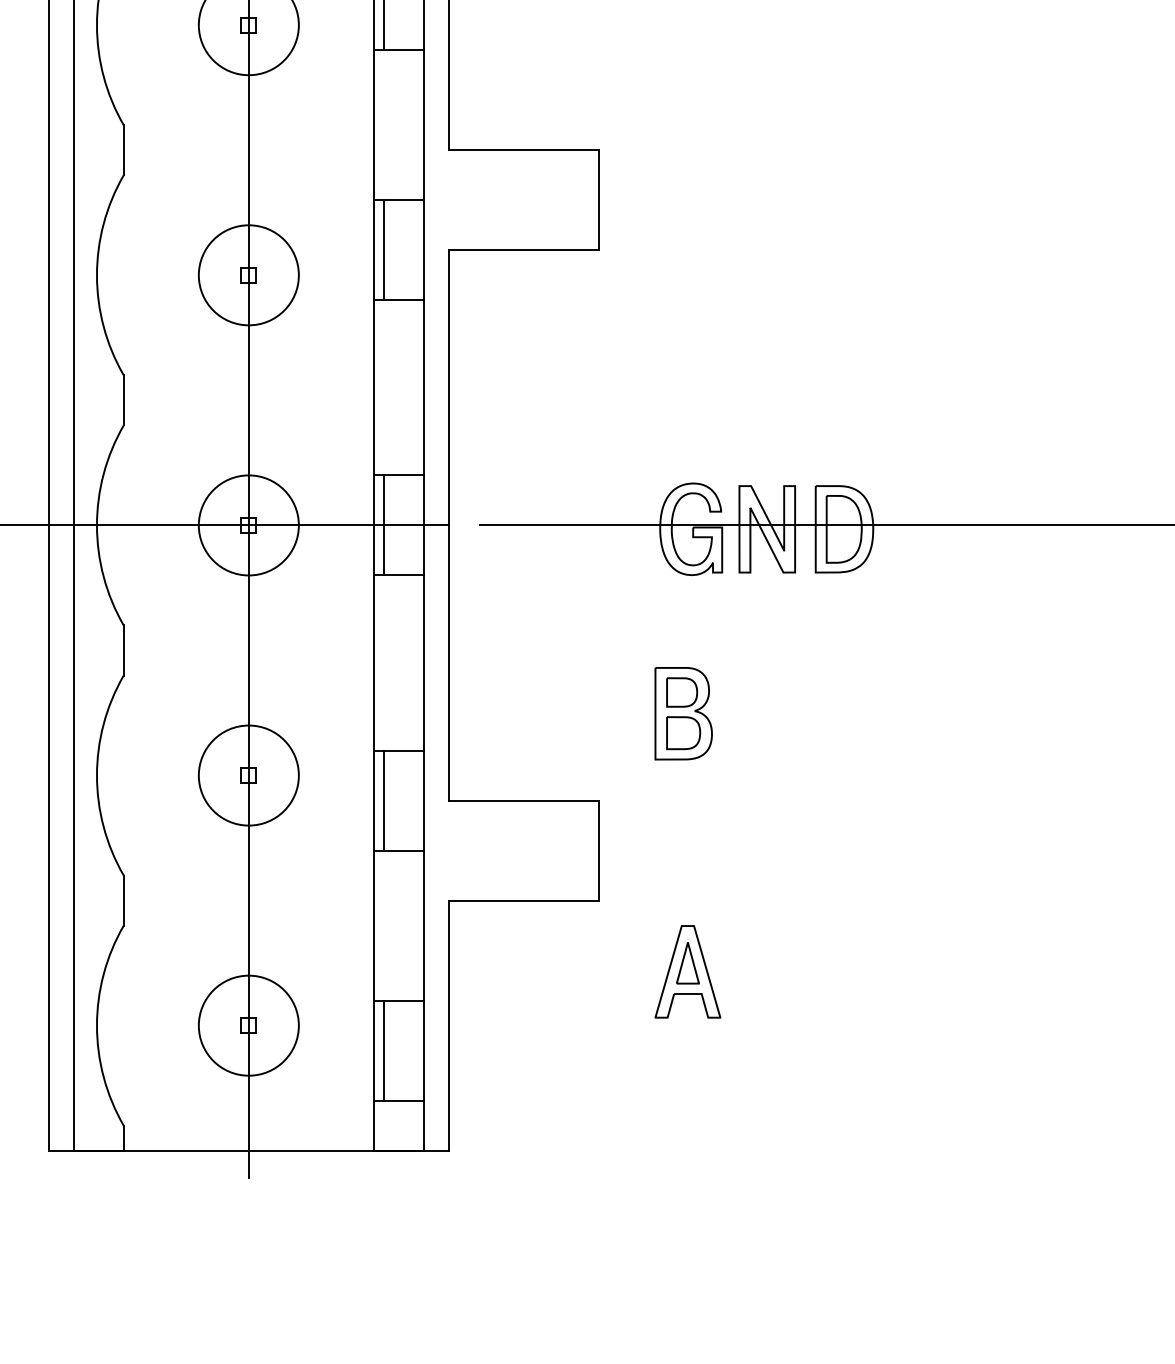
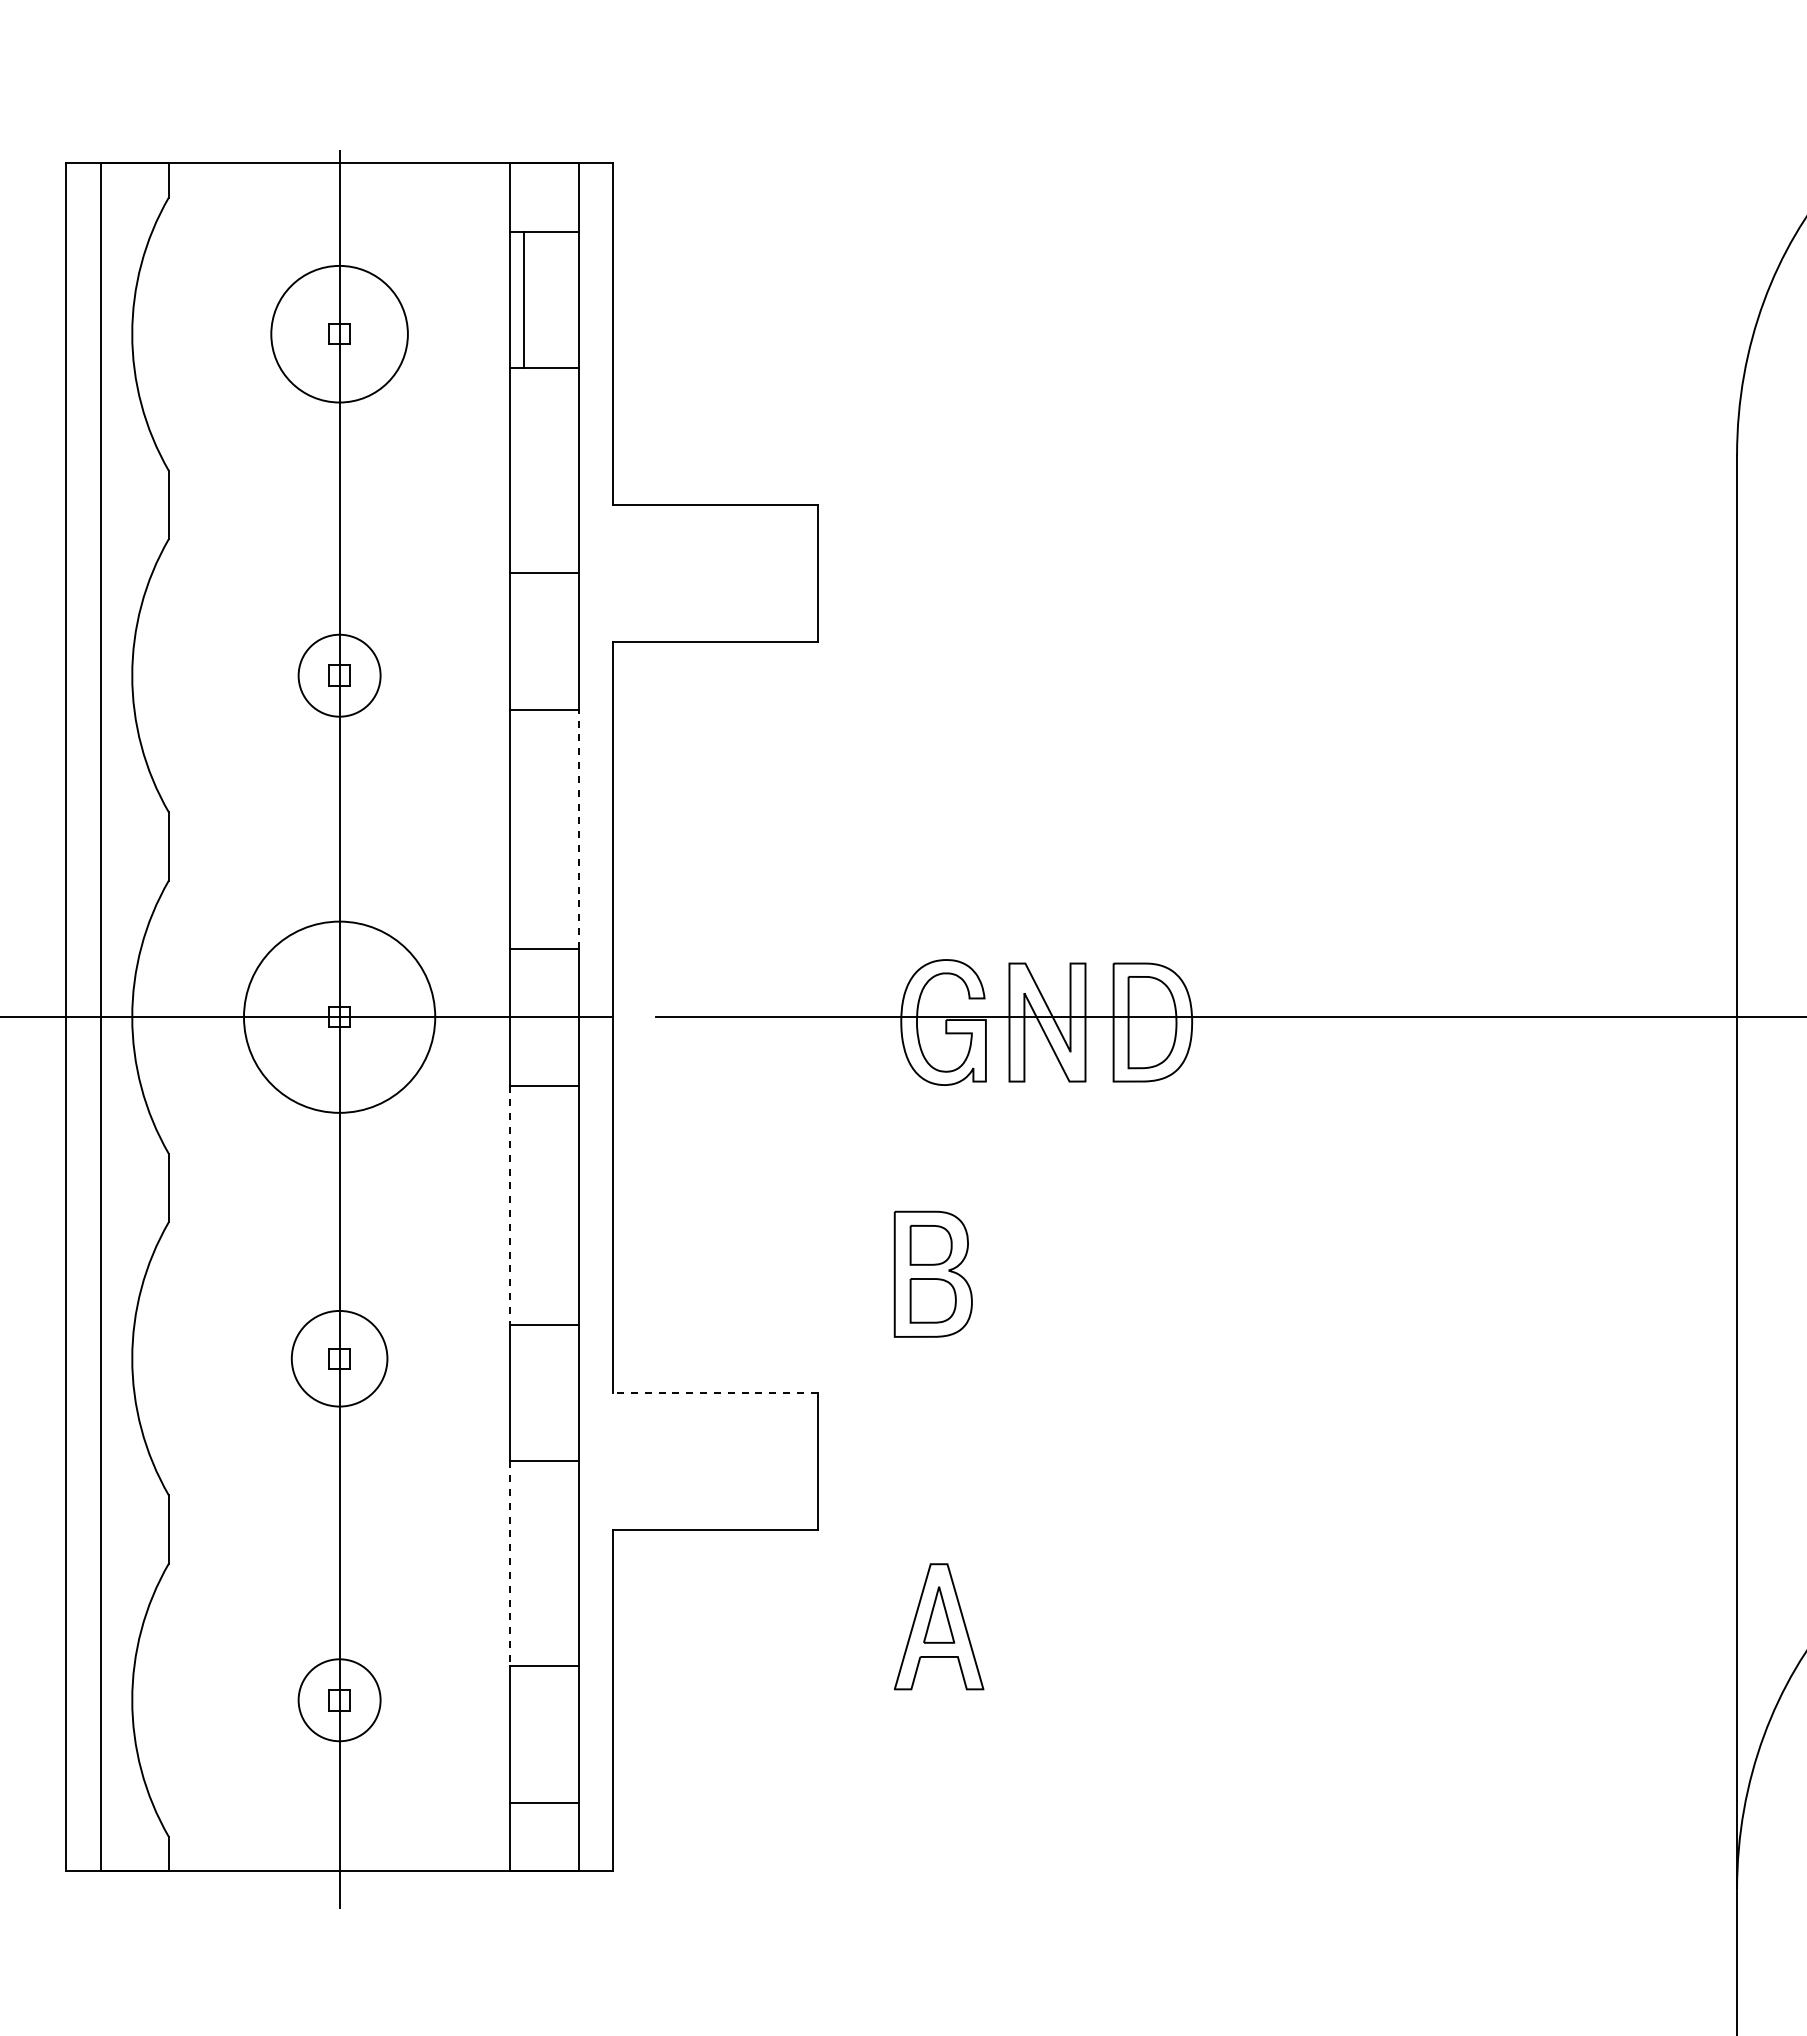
line: (384, 250) -> (524, 641), removed
circle: (248, 275) -> (339, 675), size x0.6
line: (423, 387) -> (578, 829), solid -> dashed
circle: (248, 524) -> (339, 1016), size x1.4
line: (384, 524) -> (524, 1016), removed
line: (374, 663) -> (510, 1205), solid -> dashed
circle: (248, 775) -> (339, 1358), size x0.7
line: (384, 800) -> (524, 1392), removed
line: (523, 800) -> (714, 1392), solid -> dashed
line: (374, 926) -> (510, 1564), solid -> dashed
circle: (248, 1025) -> (339, 1699), size x0.6
line: (384, 1050) -> (524, 1734), removed

